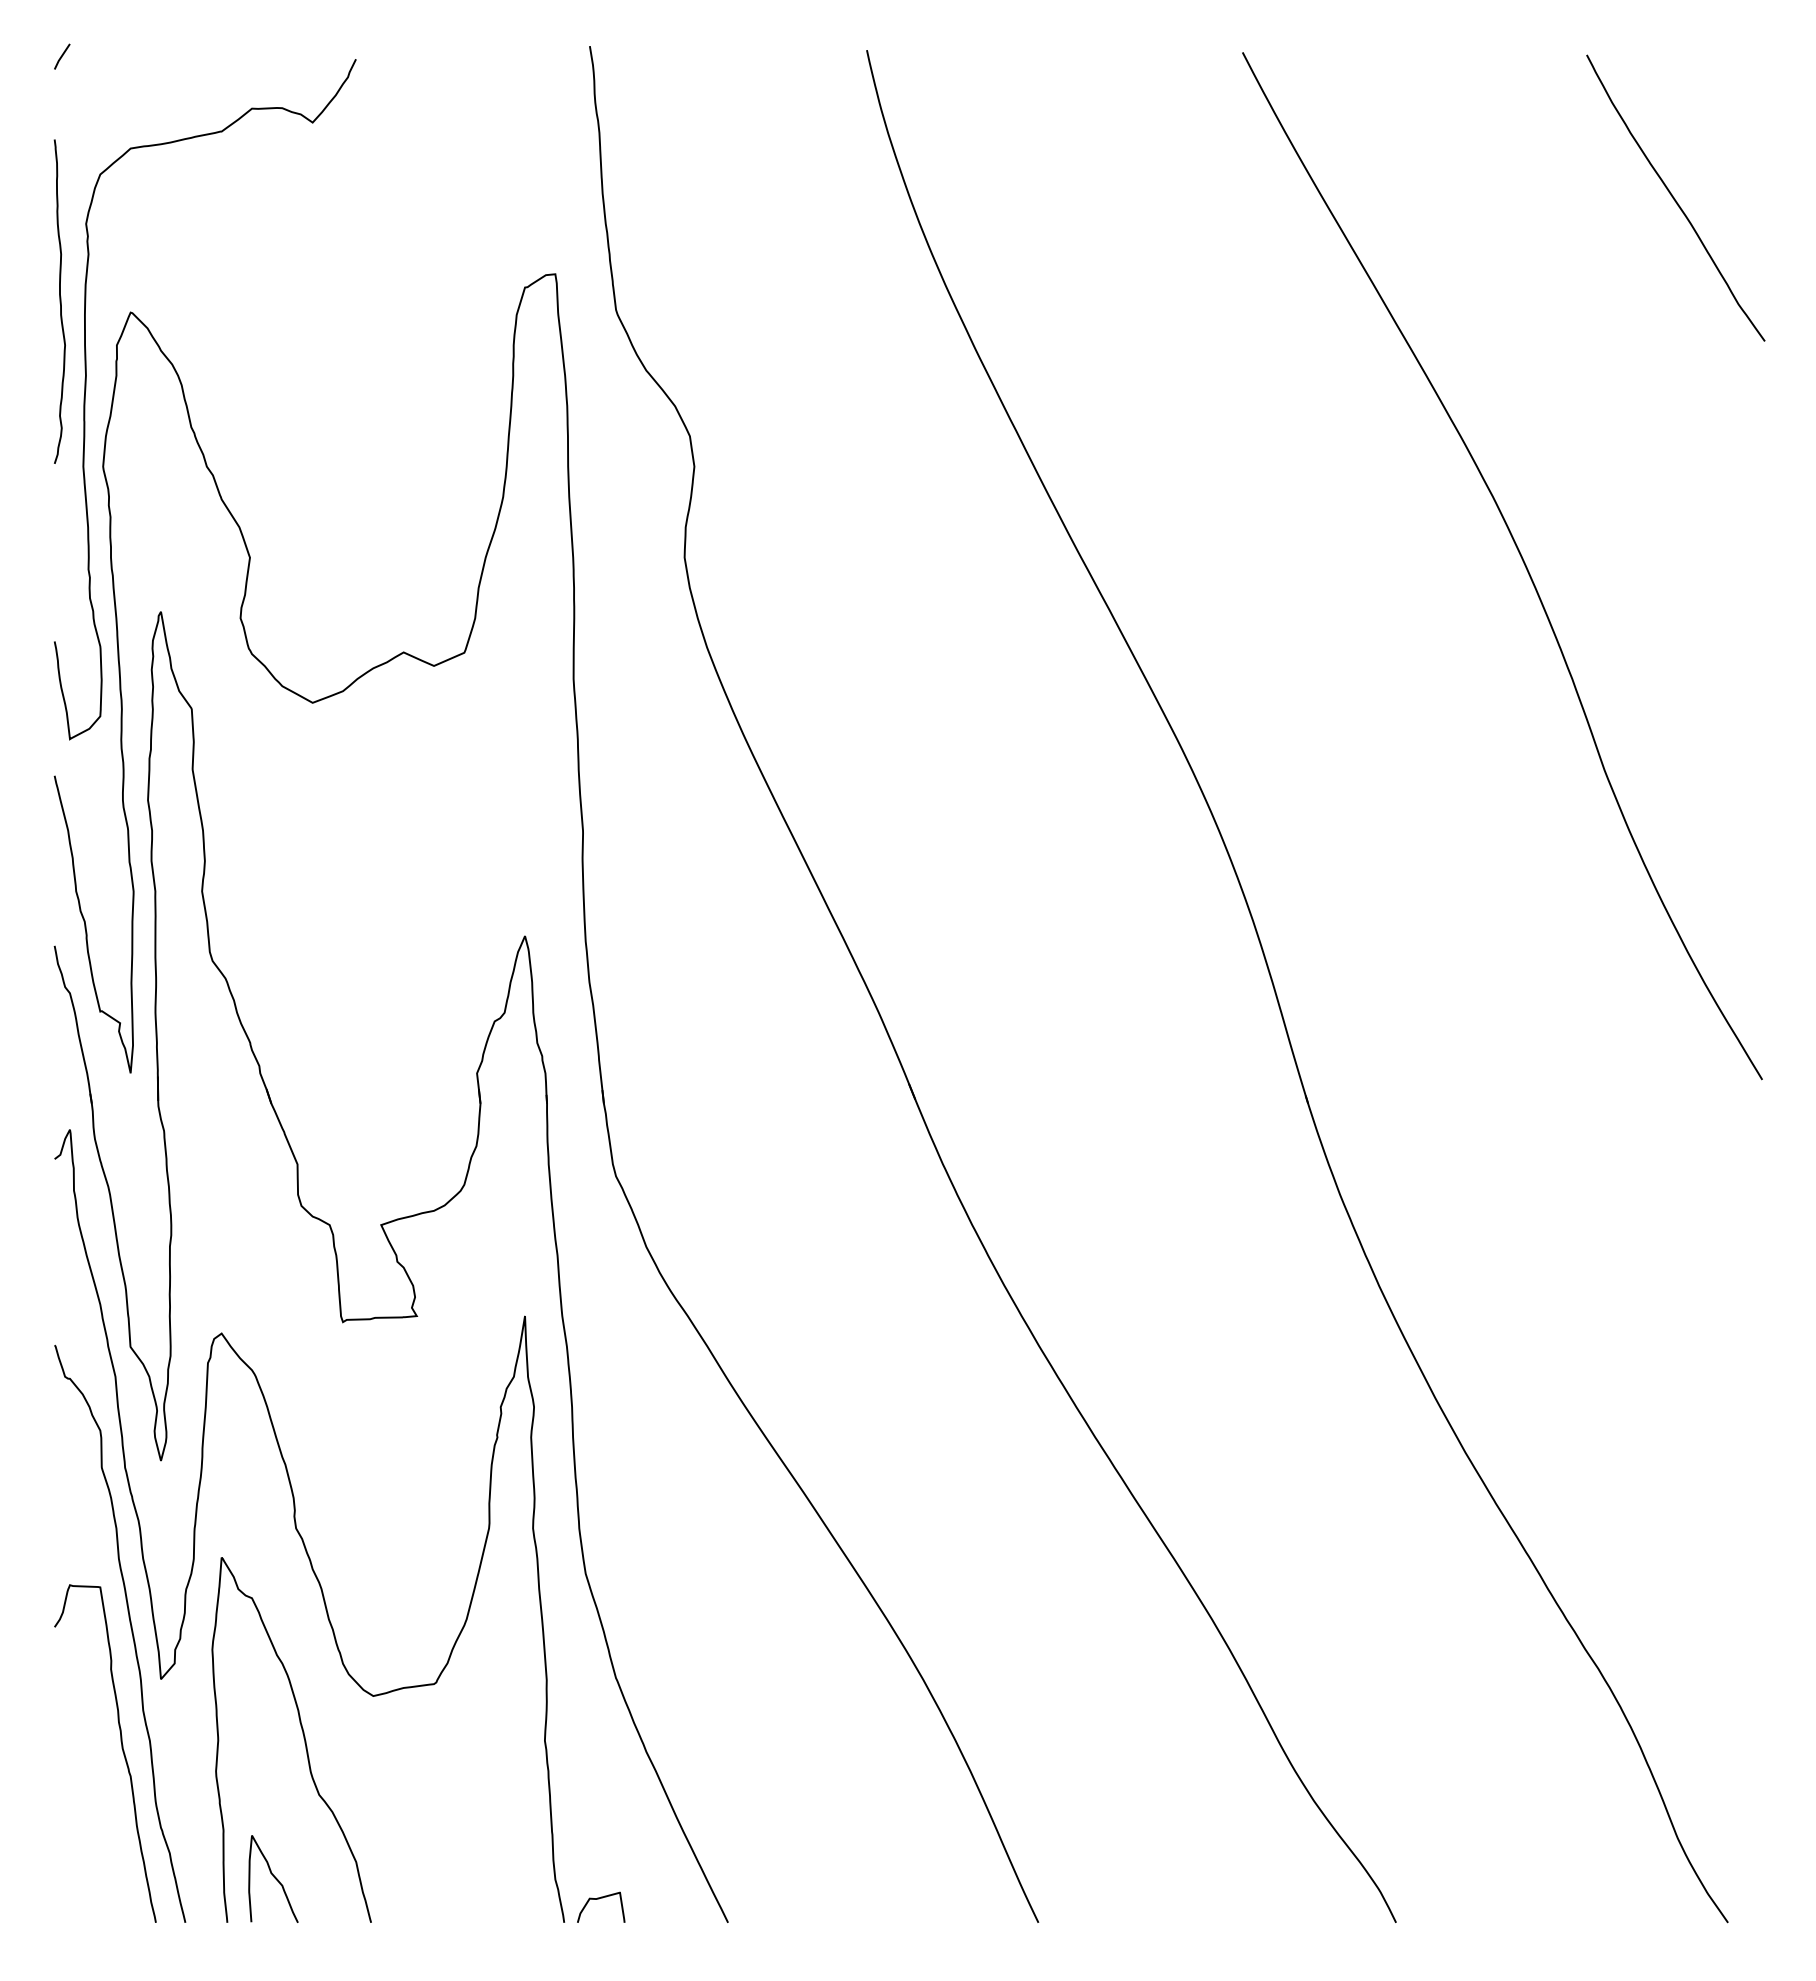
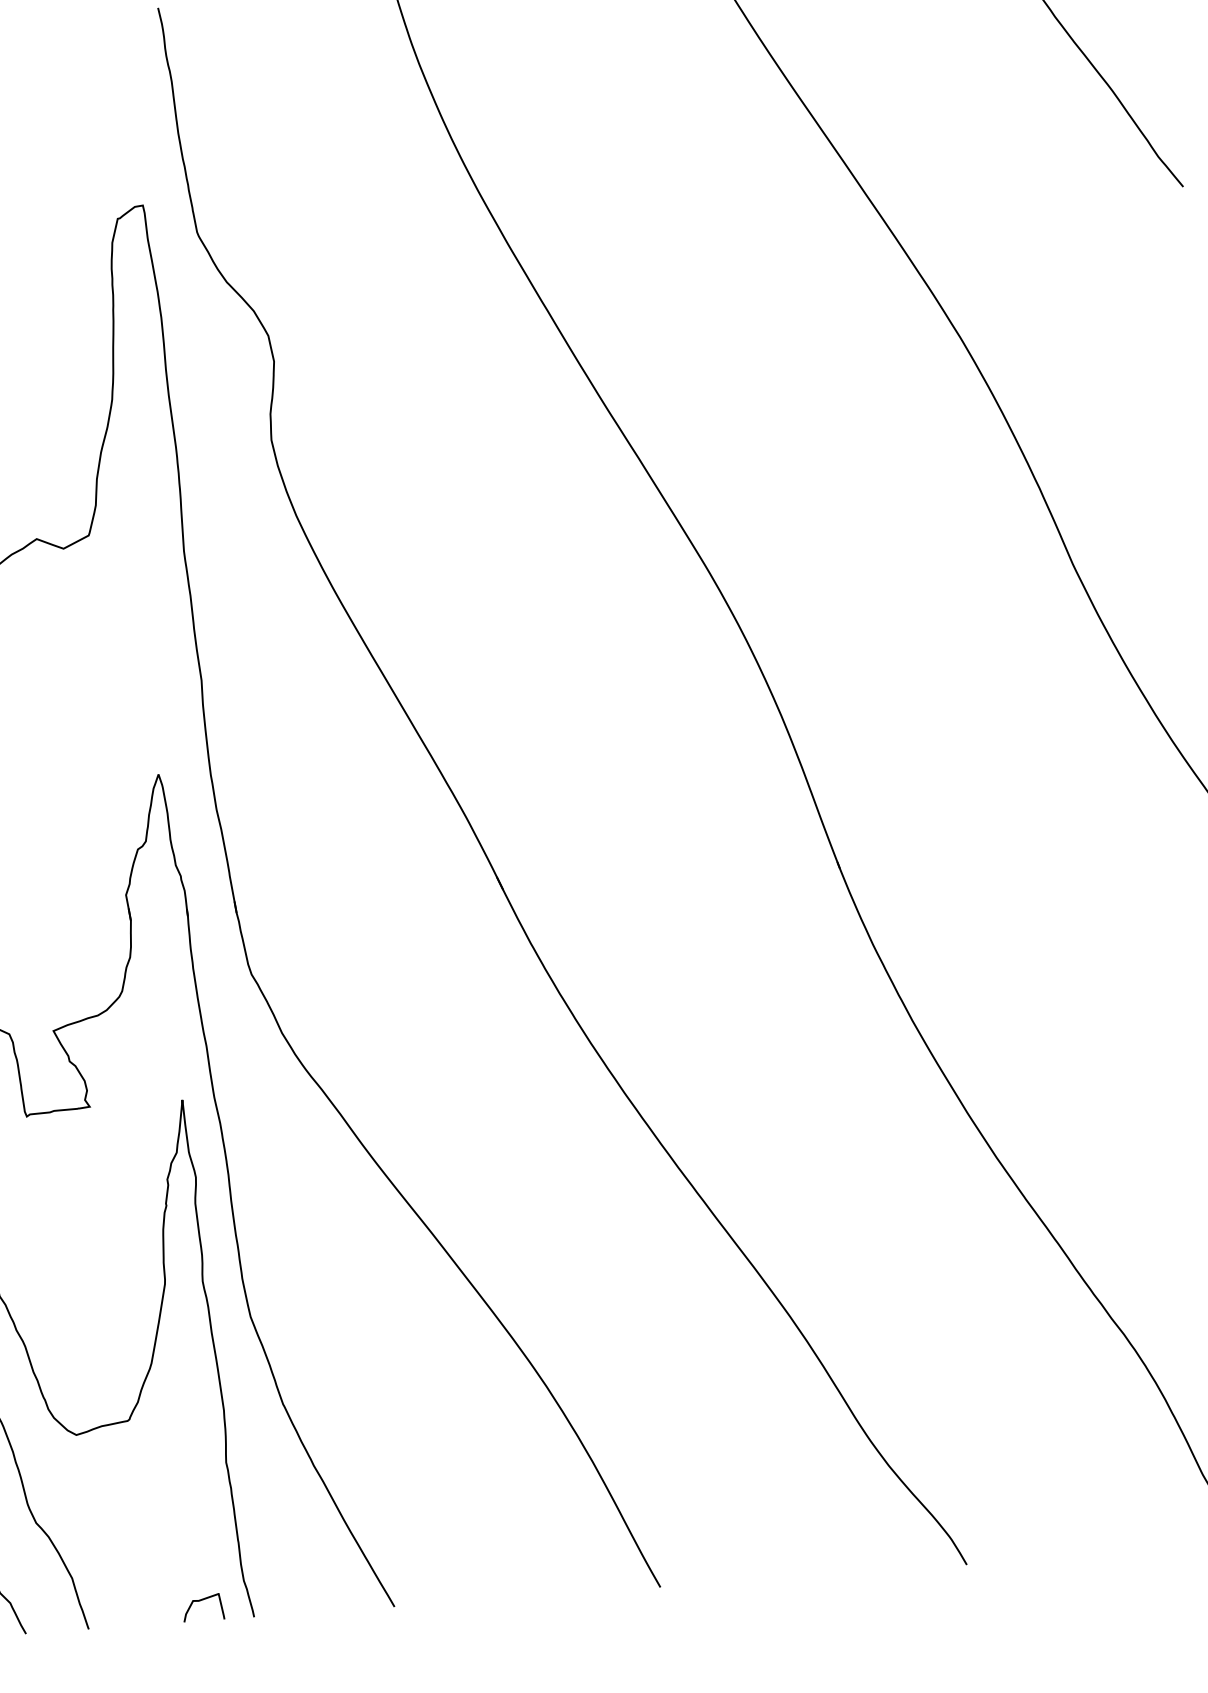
curve: (599, 1899) -> (201, 1601), moved

